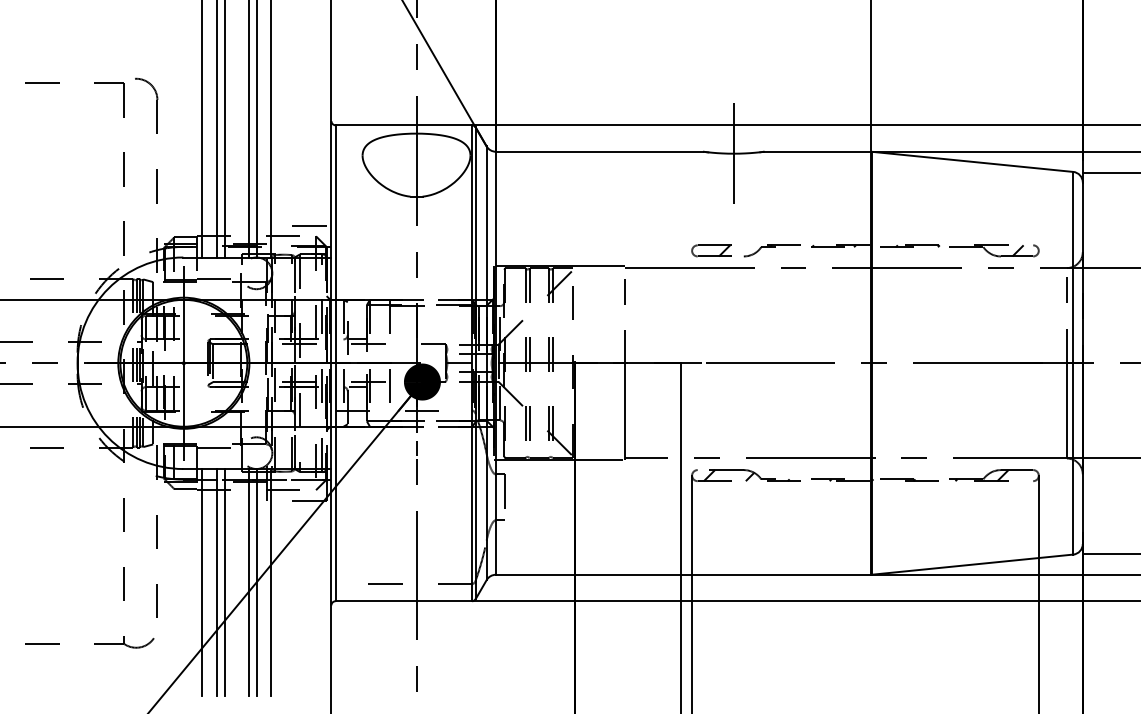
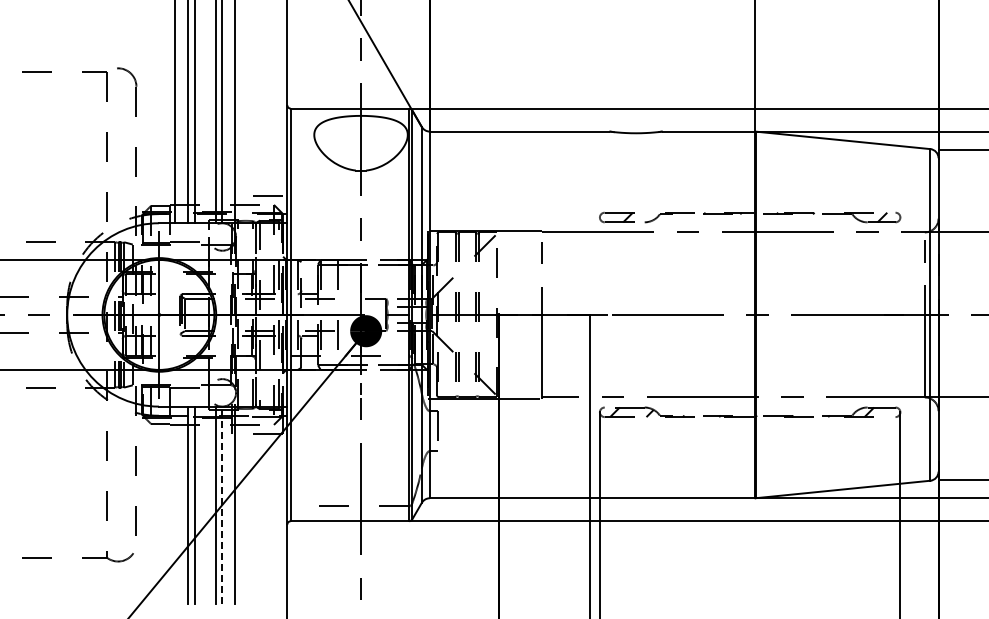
line: (734, 153) -> (636, 133), removed
line: (202, 581) -> (175, 504), removed
line: (256, 583) -> (222, 505), solid -> dashed

